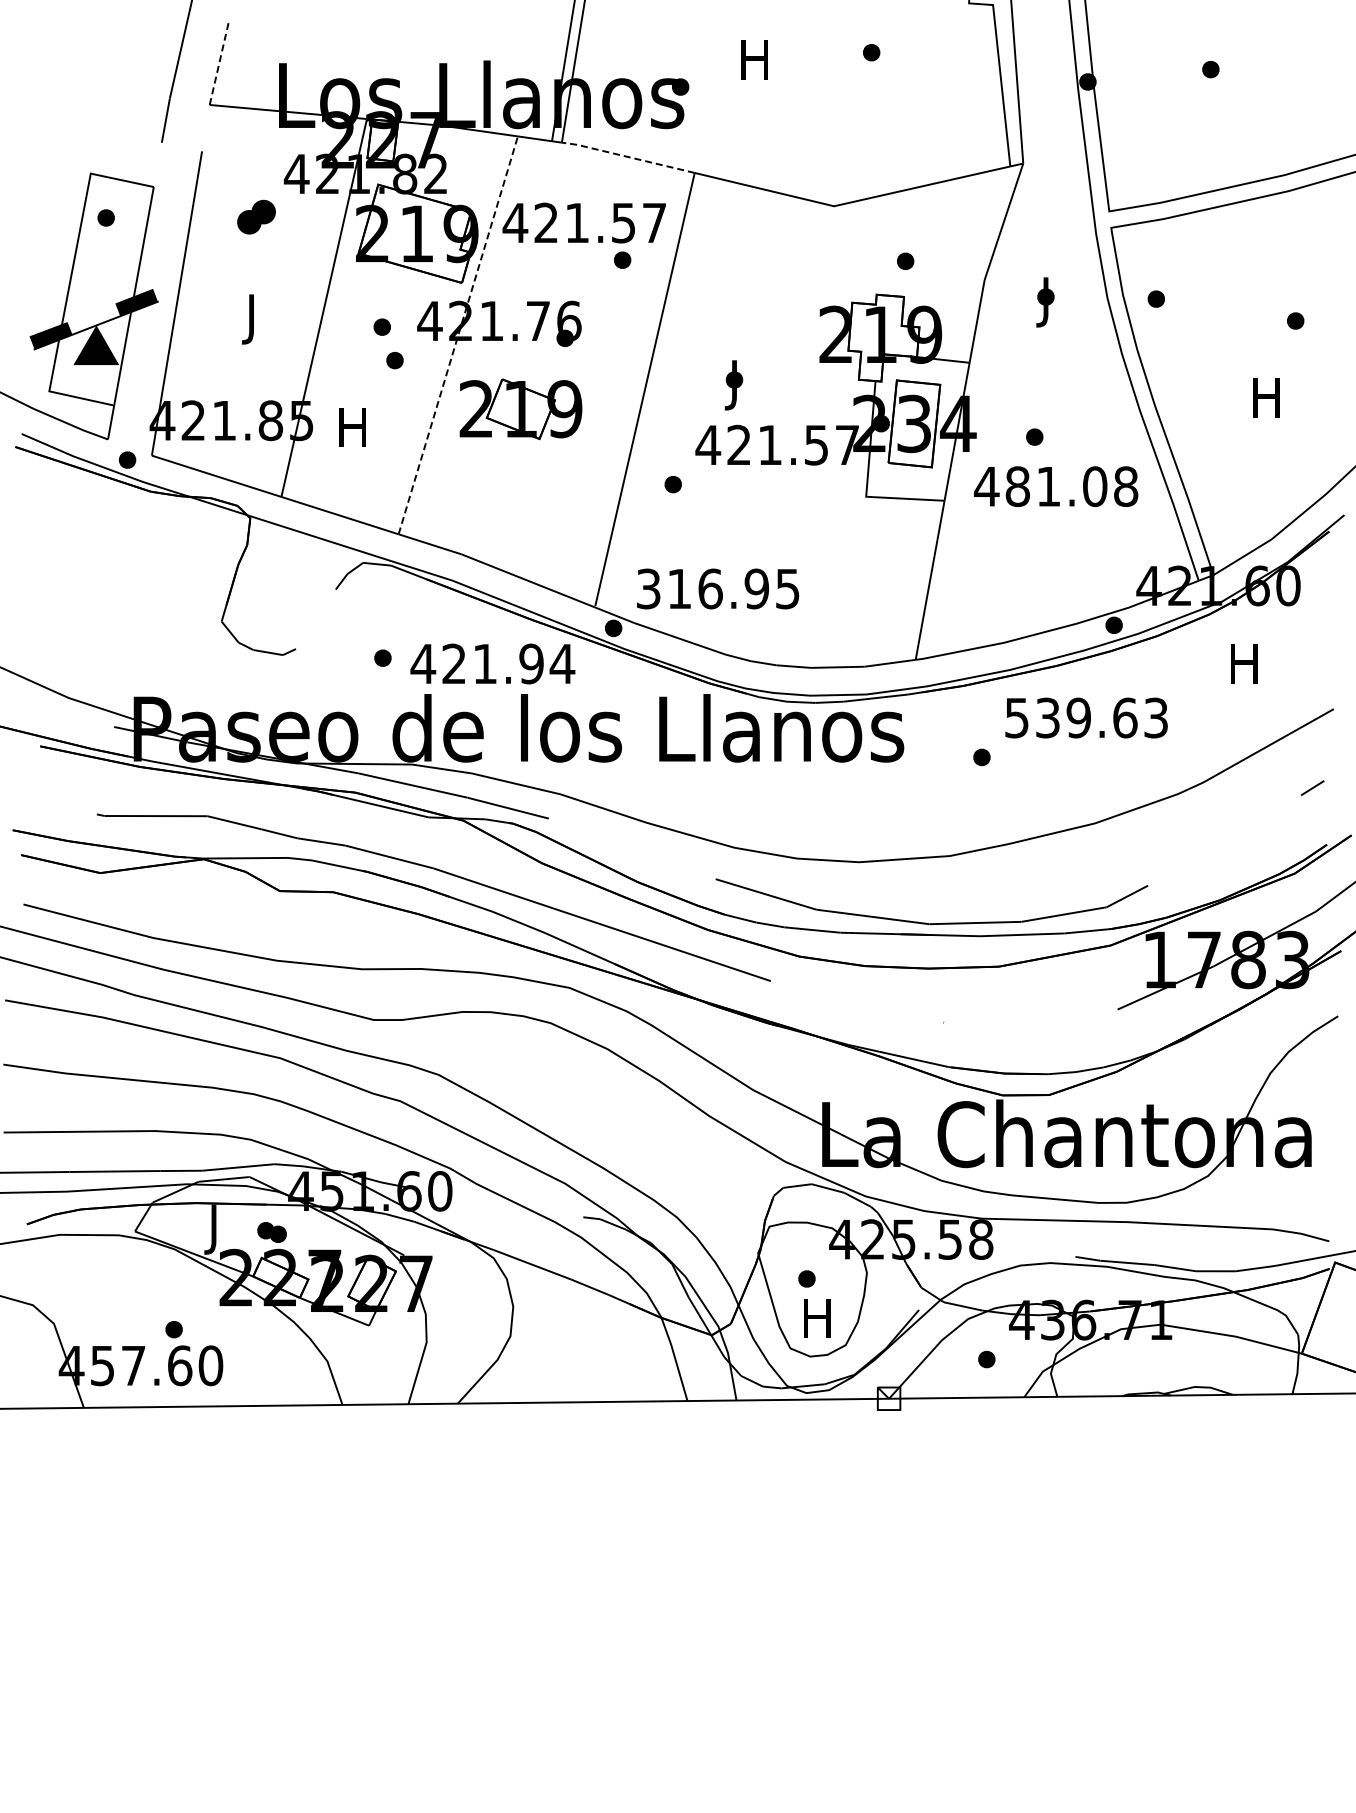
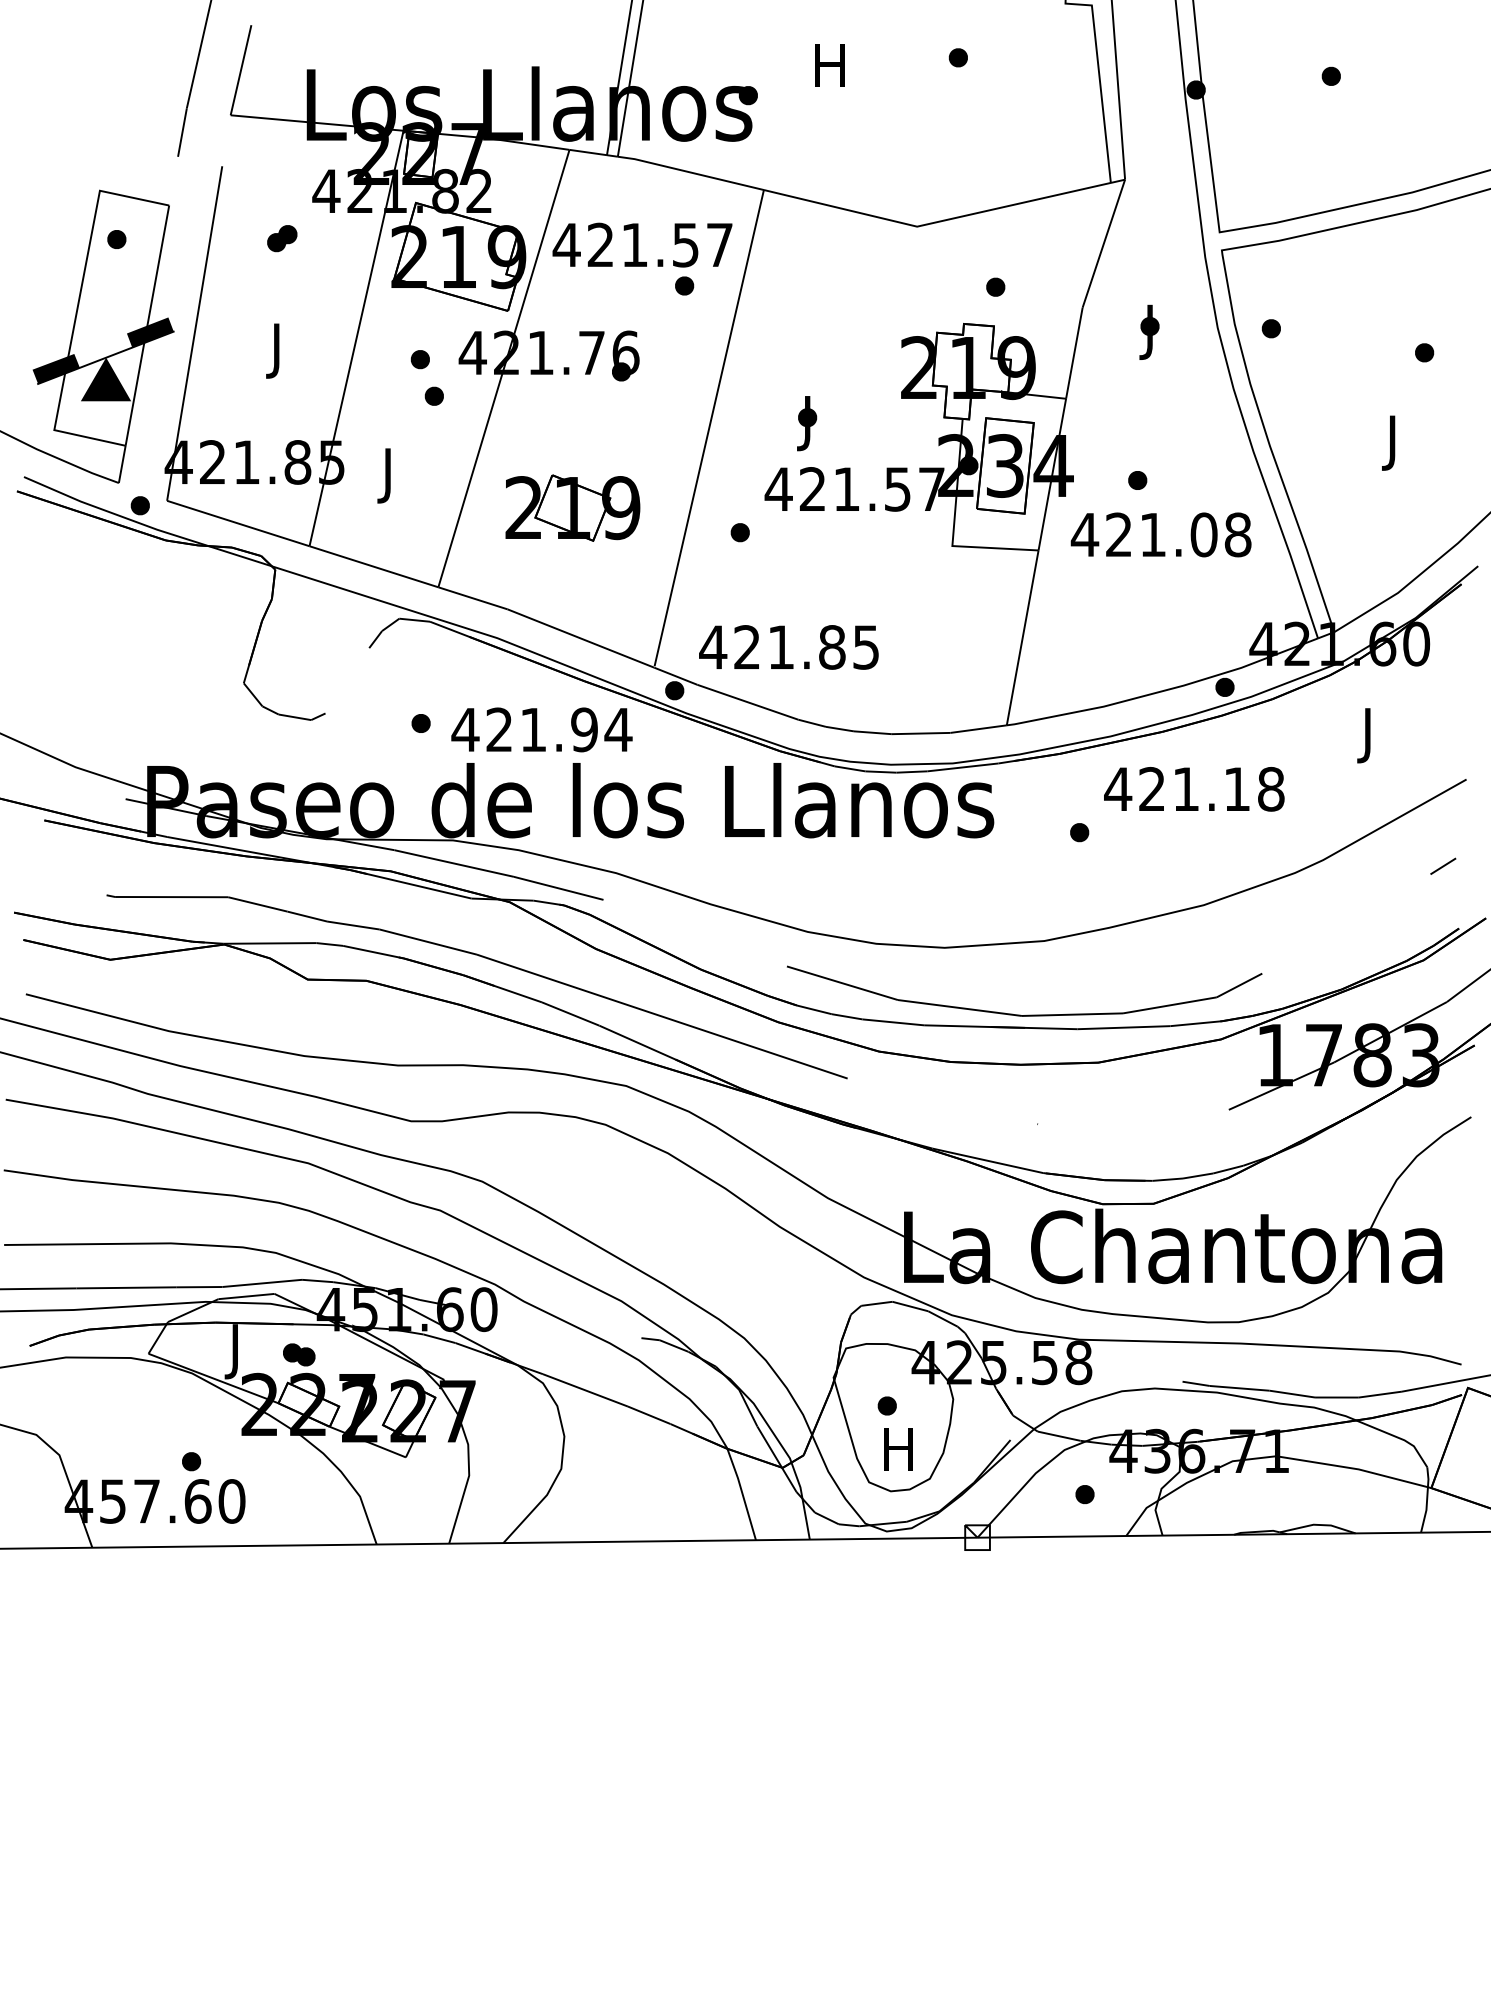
line: (219, 63) -> (241, 69), dashed -> solid
line: (627, 156) -> (689, 171), dashed -> solid
part: (256, 216) -> (282, 237), size x0.71
line: (458, 335) -> (504, 368), dashed -> solid
text: (1266, 403) -> (1392, 443), H -> J
part: (520, 409) -> (572, 508), moved
text: (352, 433) -> (387, 476), H -> J
text: (1017, 486) -> (1118, 534), 481.08 -> 421.08
text: (702, 588) -> (772, 646), 316.95 -> 421.85
text: (1244, 669) -> (1368, 735), H -> J
text: (1086, 717) -> (1194, 788), 539.63 -> 421.18

